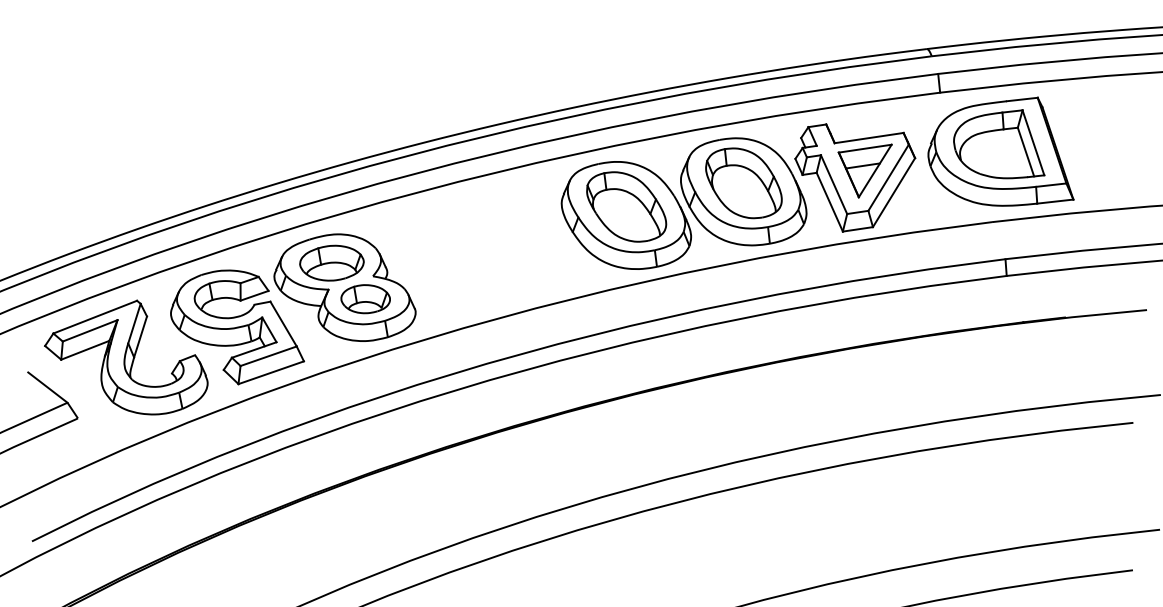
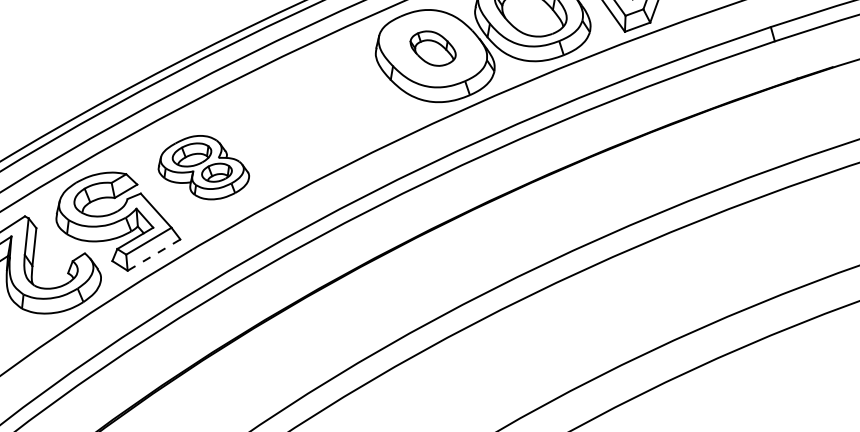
part: (626, 206) -> (432, 48), size x0.6
part: (344, 287) -> (202, 168), size x0.7
line: (271, 372) -> (154, 254), solid -> dashed

